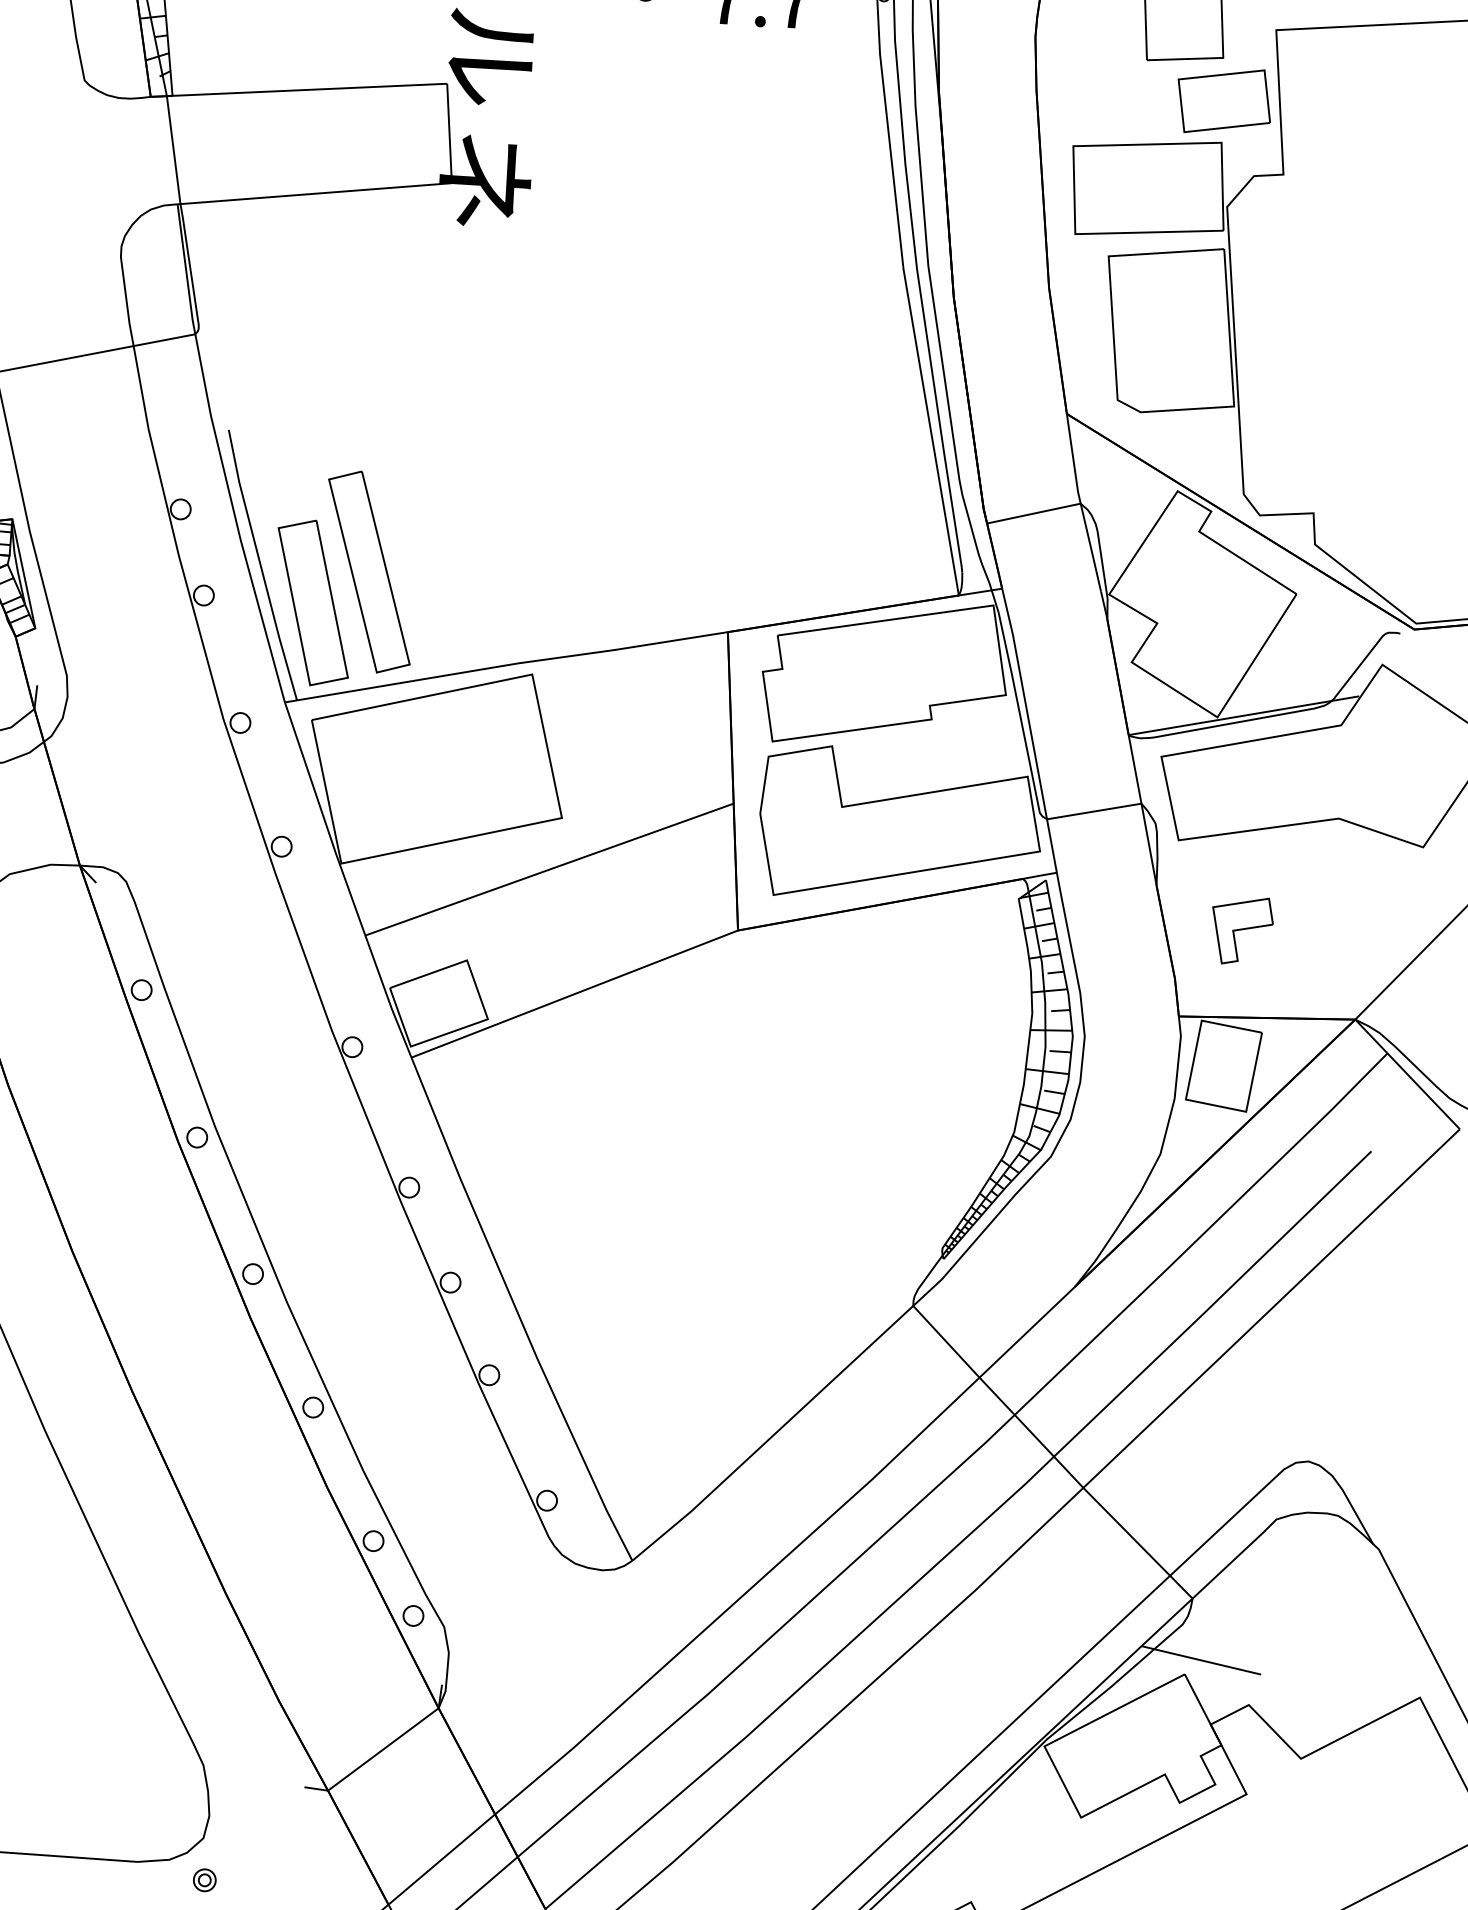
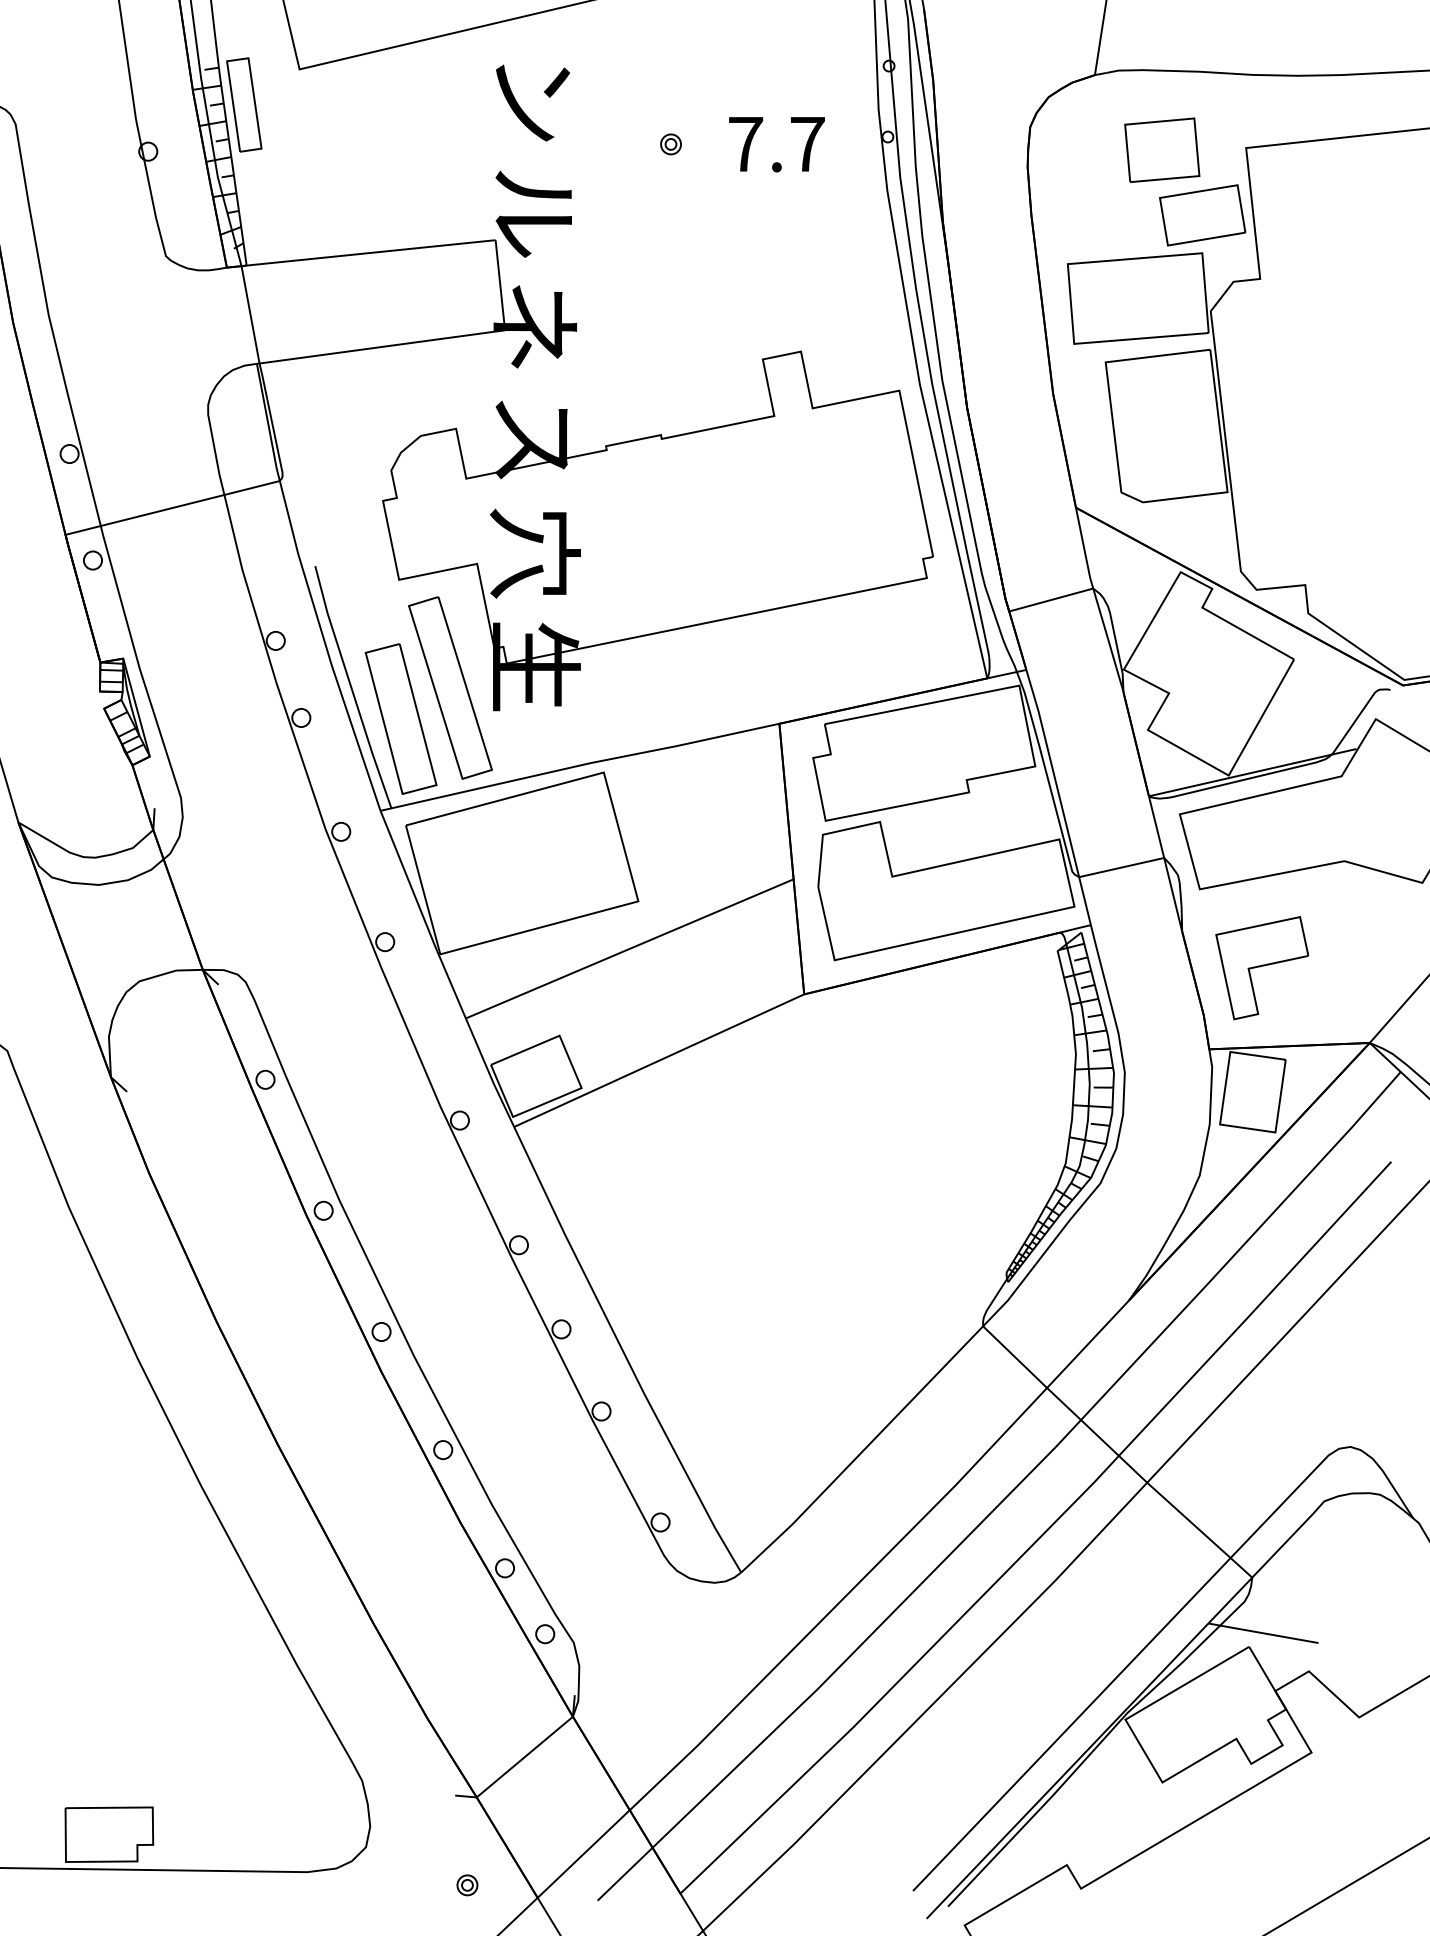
part: (606, 412) -> (657, 530), added
part: (1242, 931) -> (1262, 968), size x1.67
part: (204, 1880) -> (467, 1885), moved

